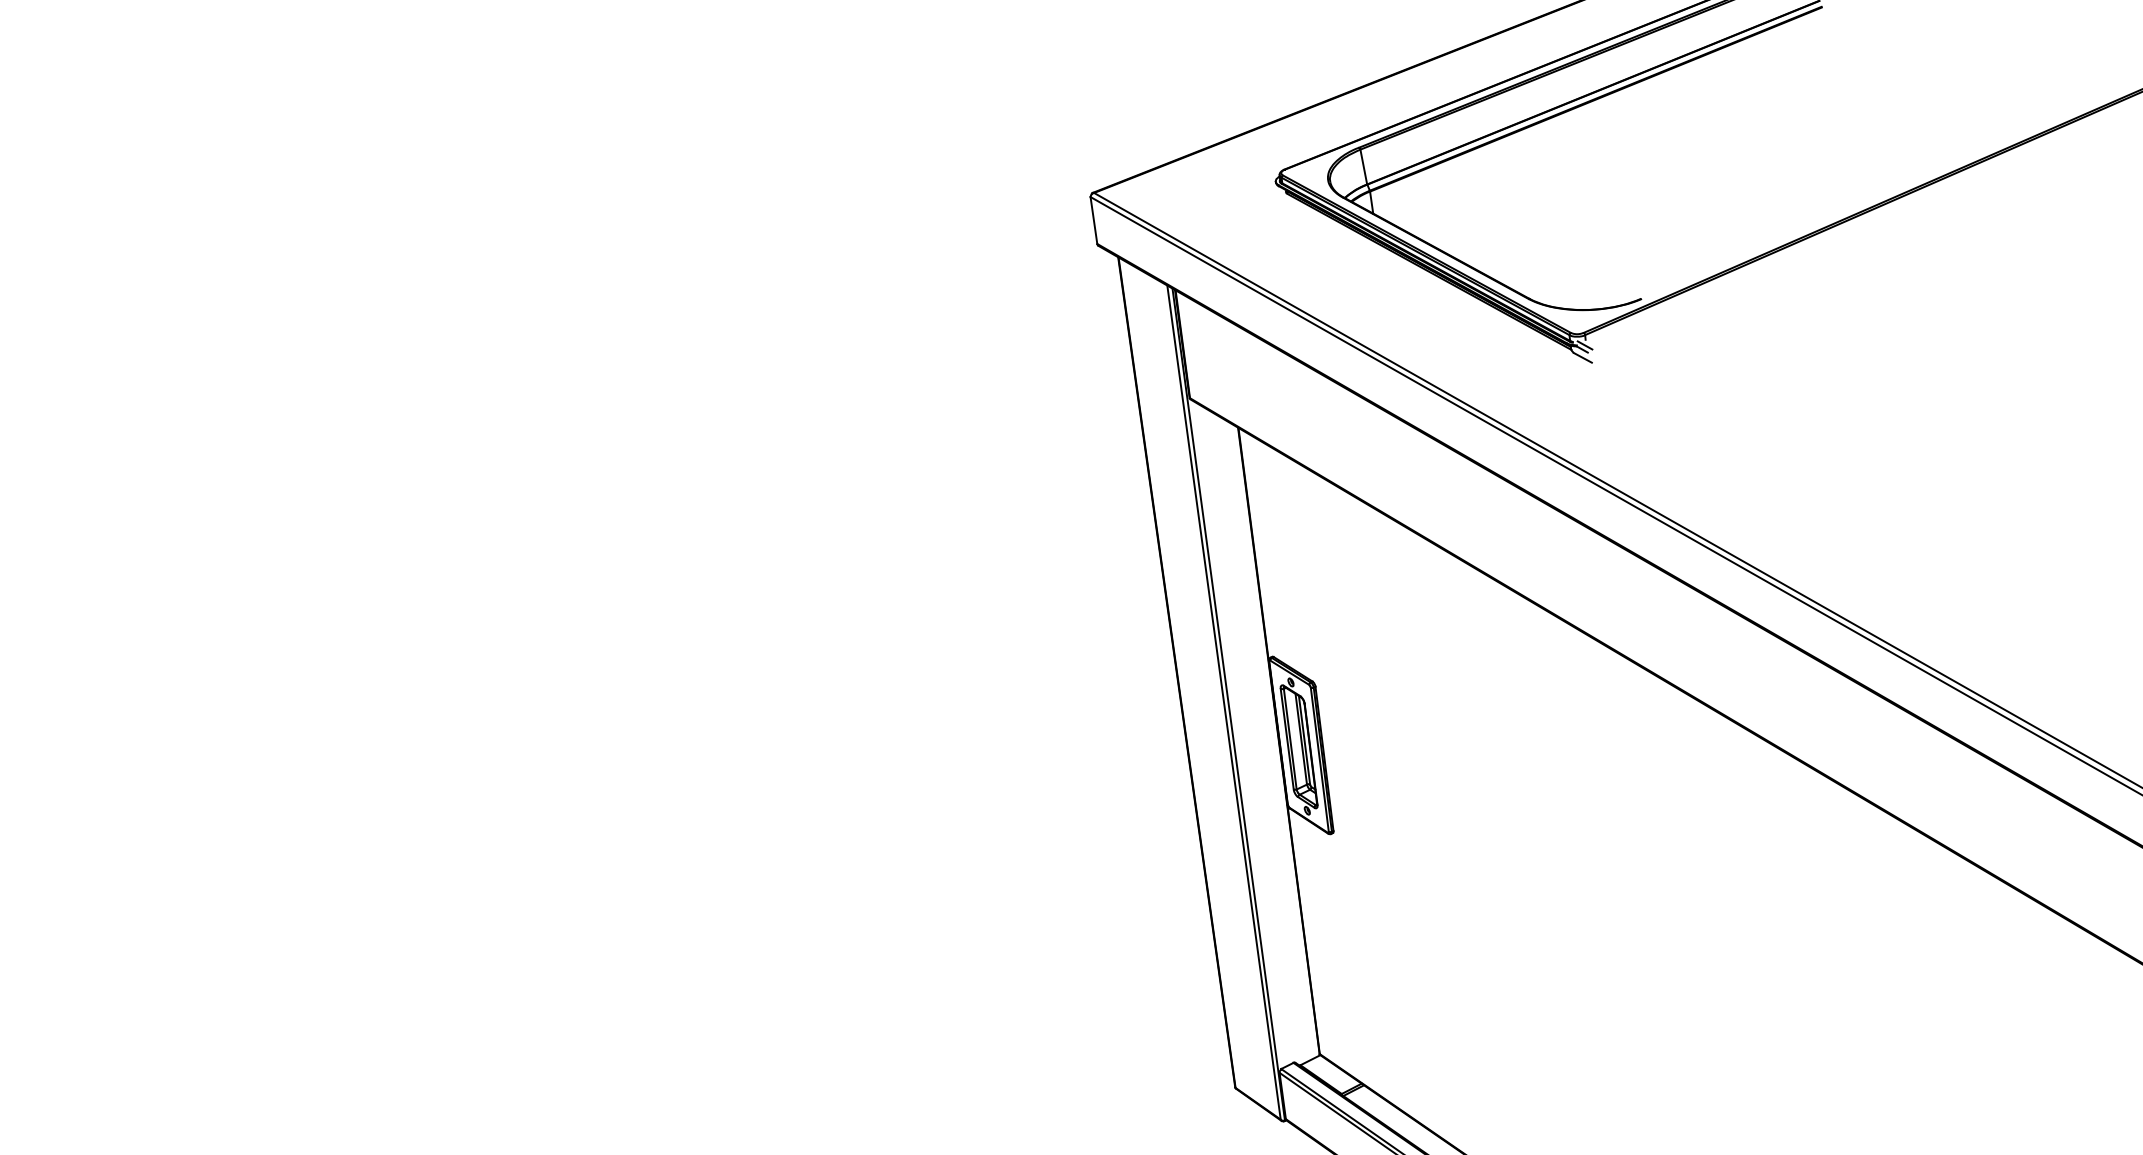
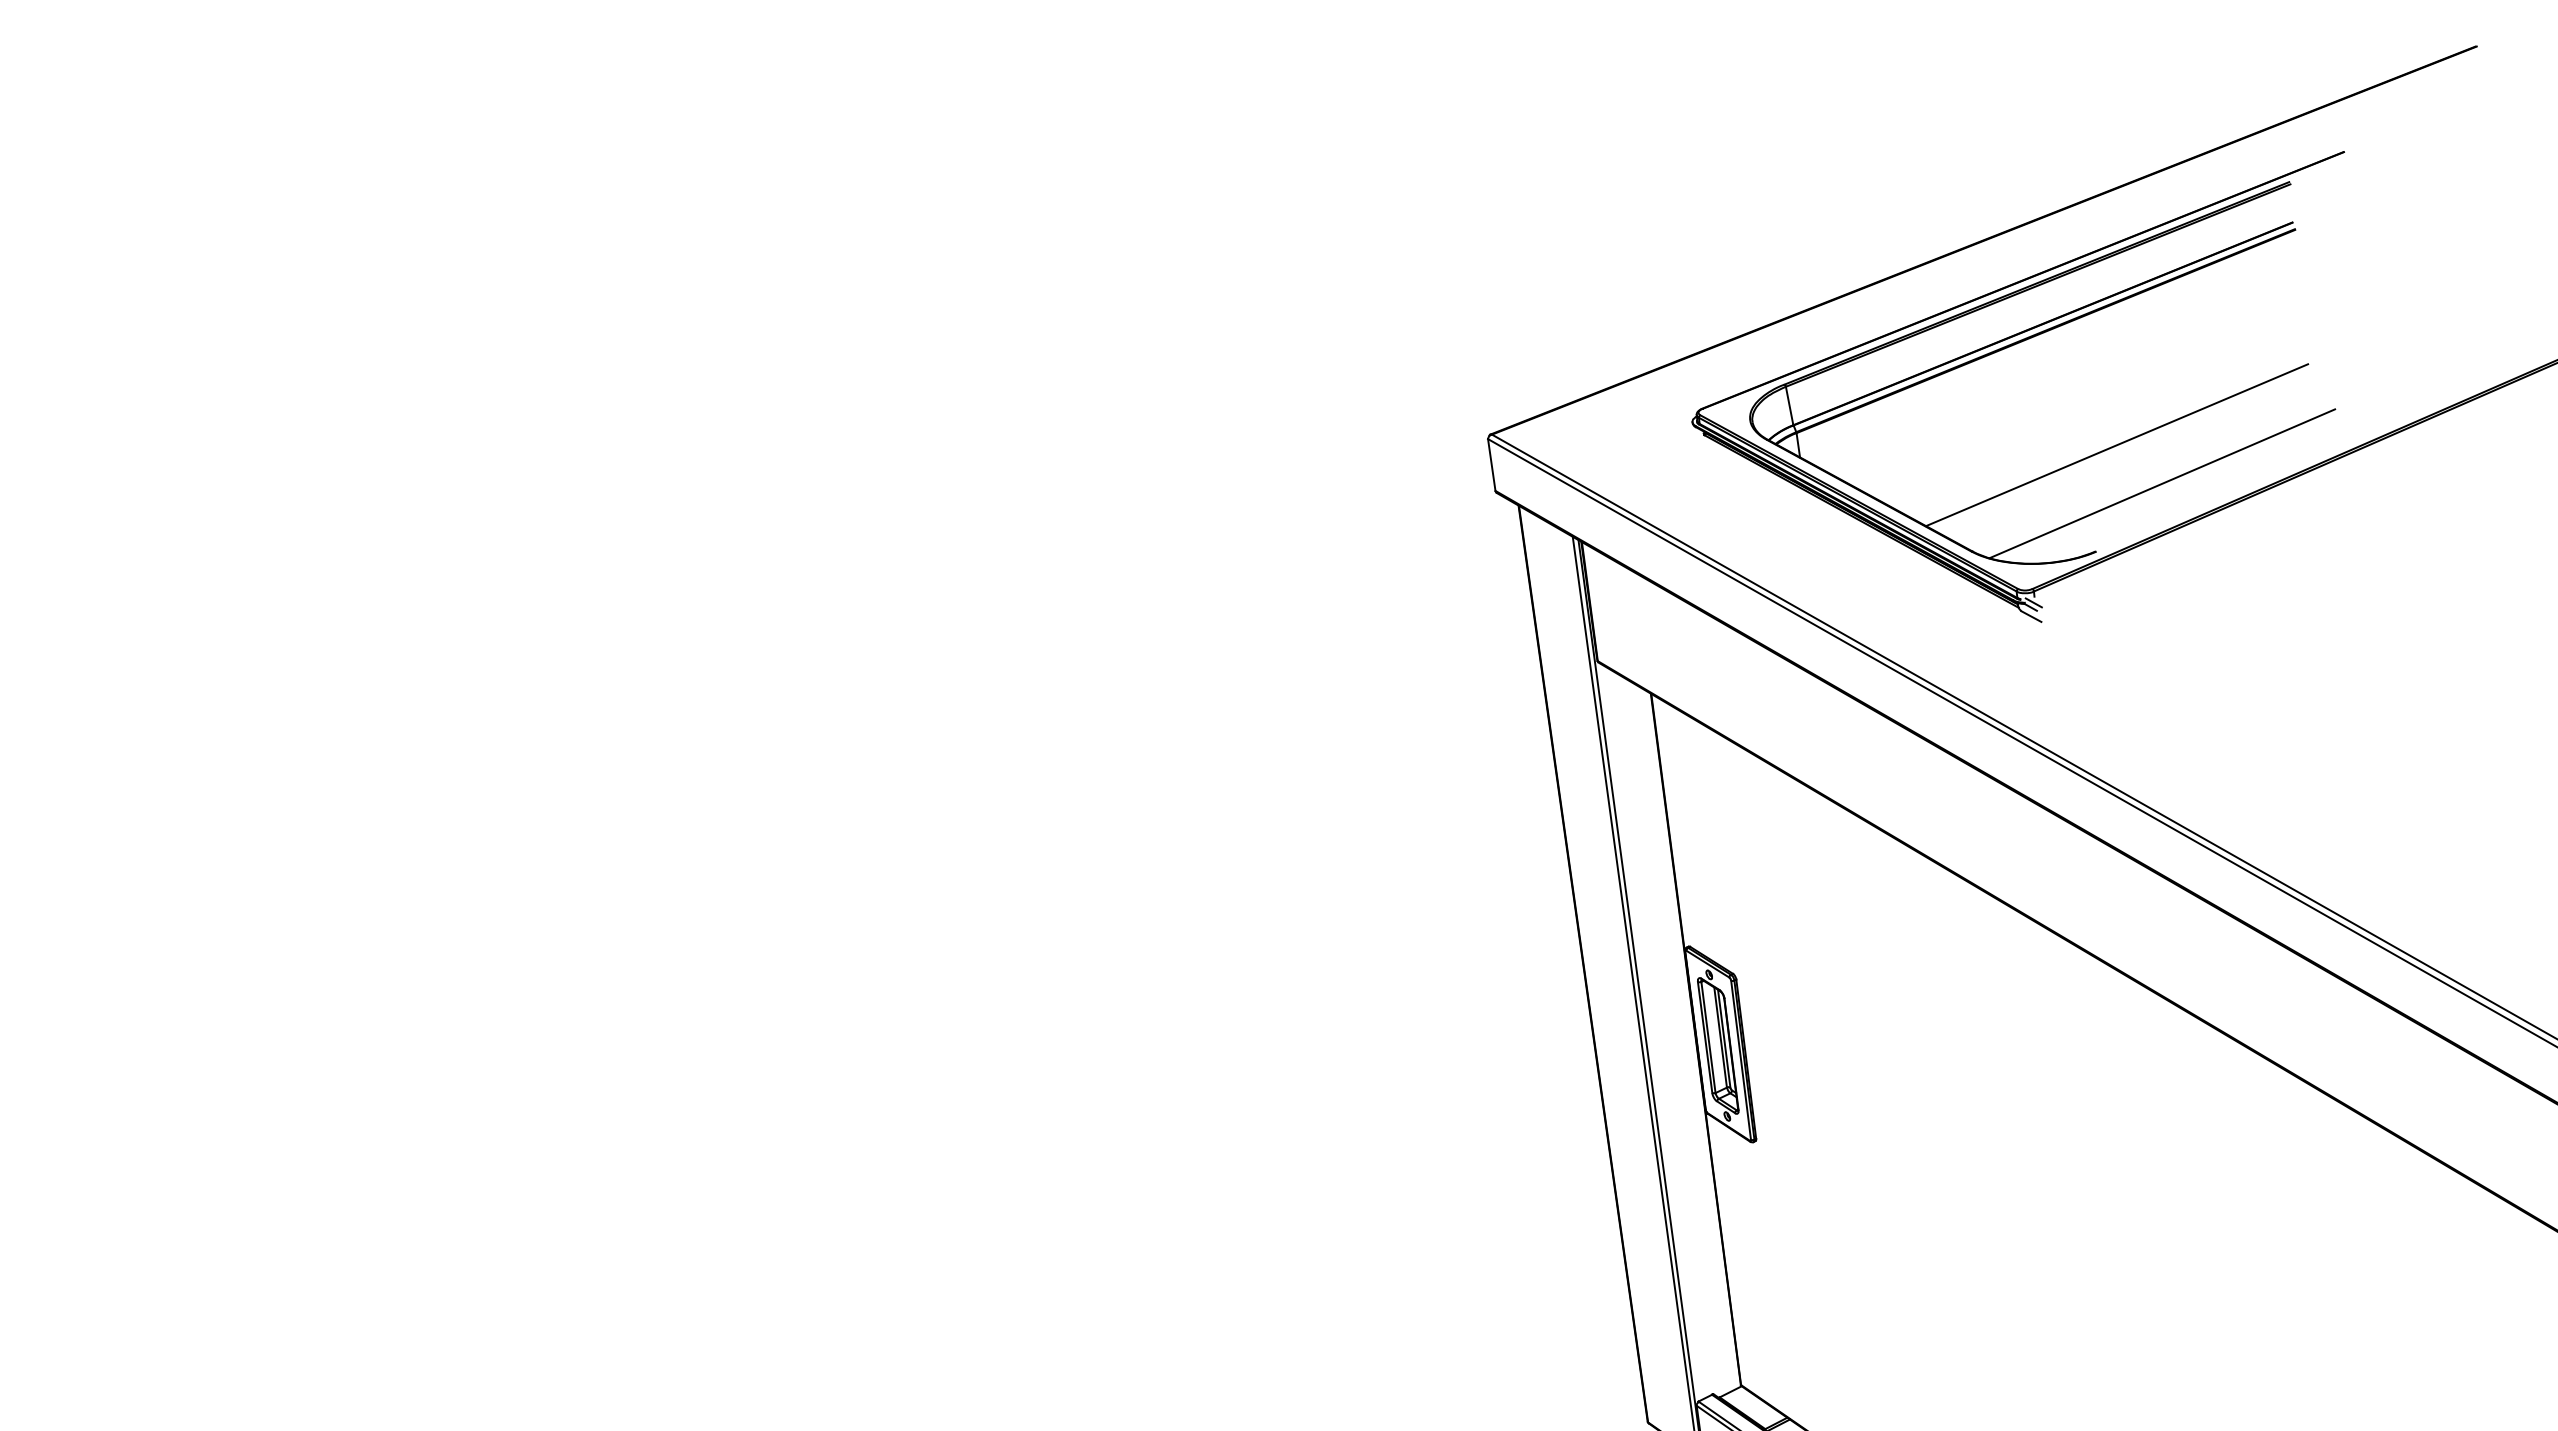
line: (1660, 202) -> (2117, 445), added
line: (1701, 237) -> (2162, 483), added

